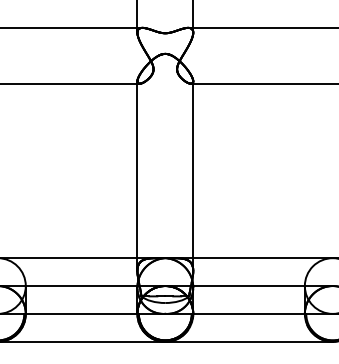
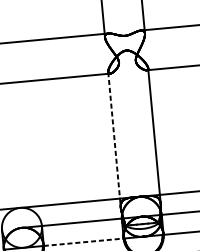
line: (137, 170) -> (114, 135), solid -> dashed
line: (81, 313) -> (83, 241), solid -> dashed

